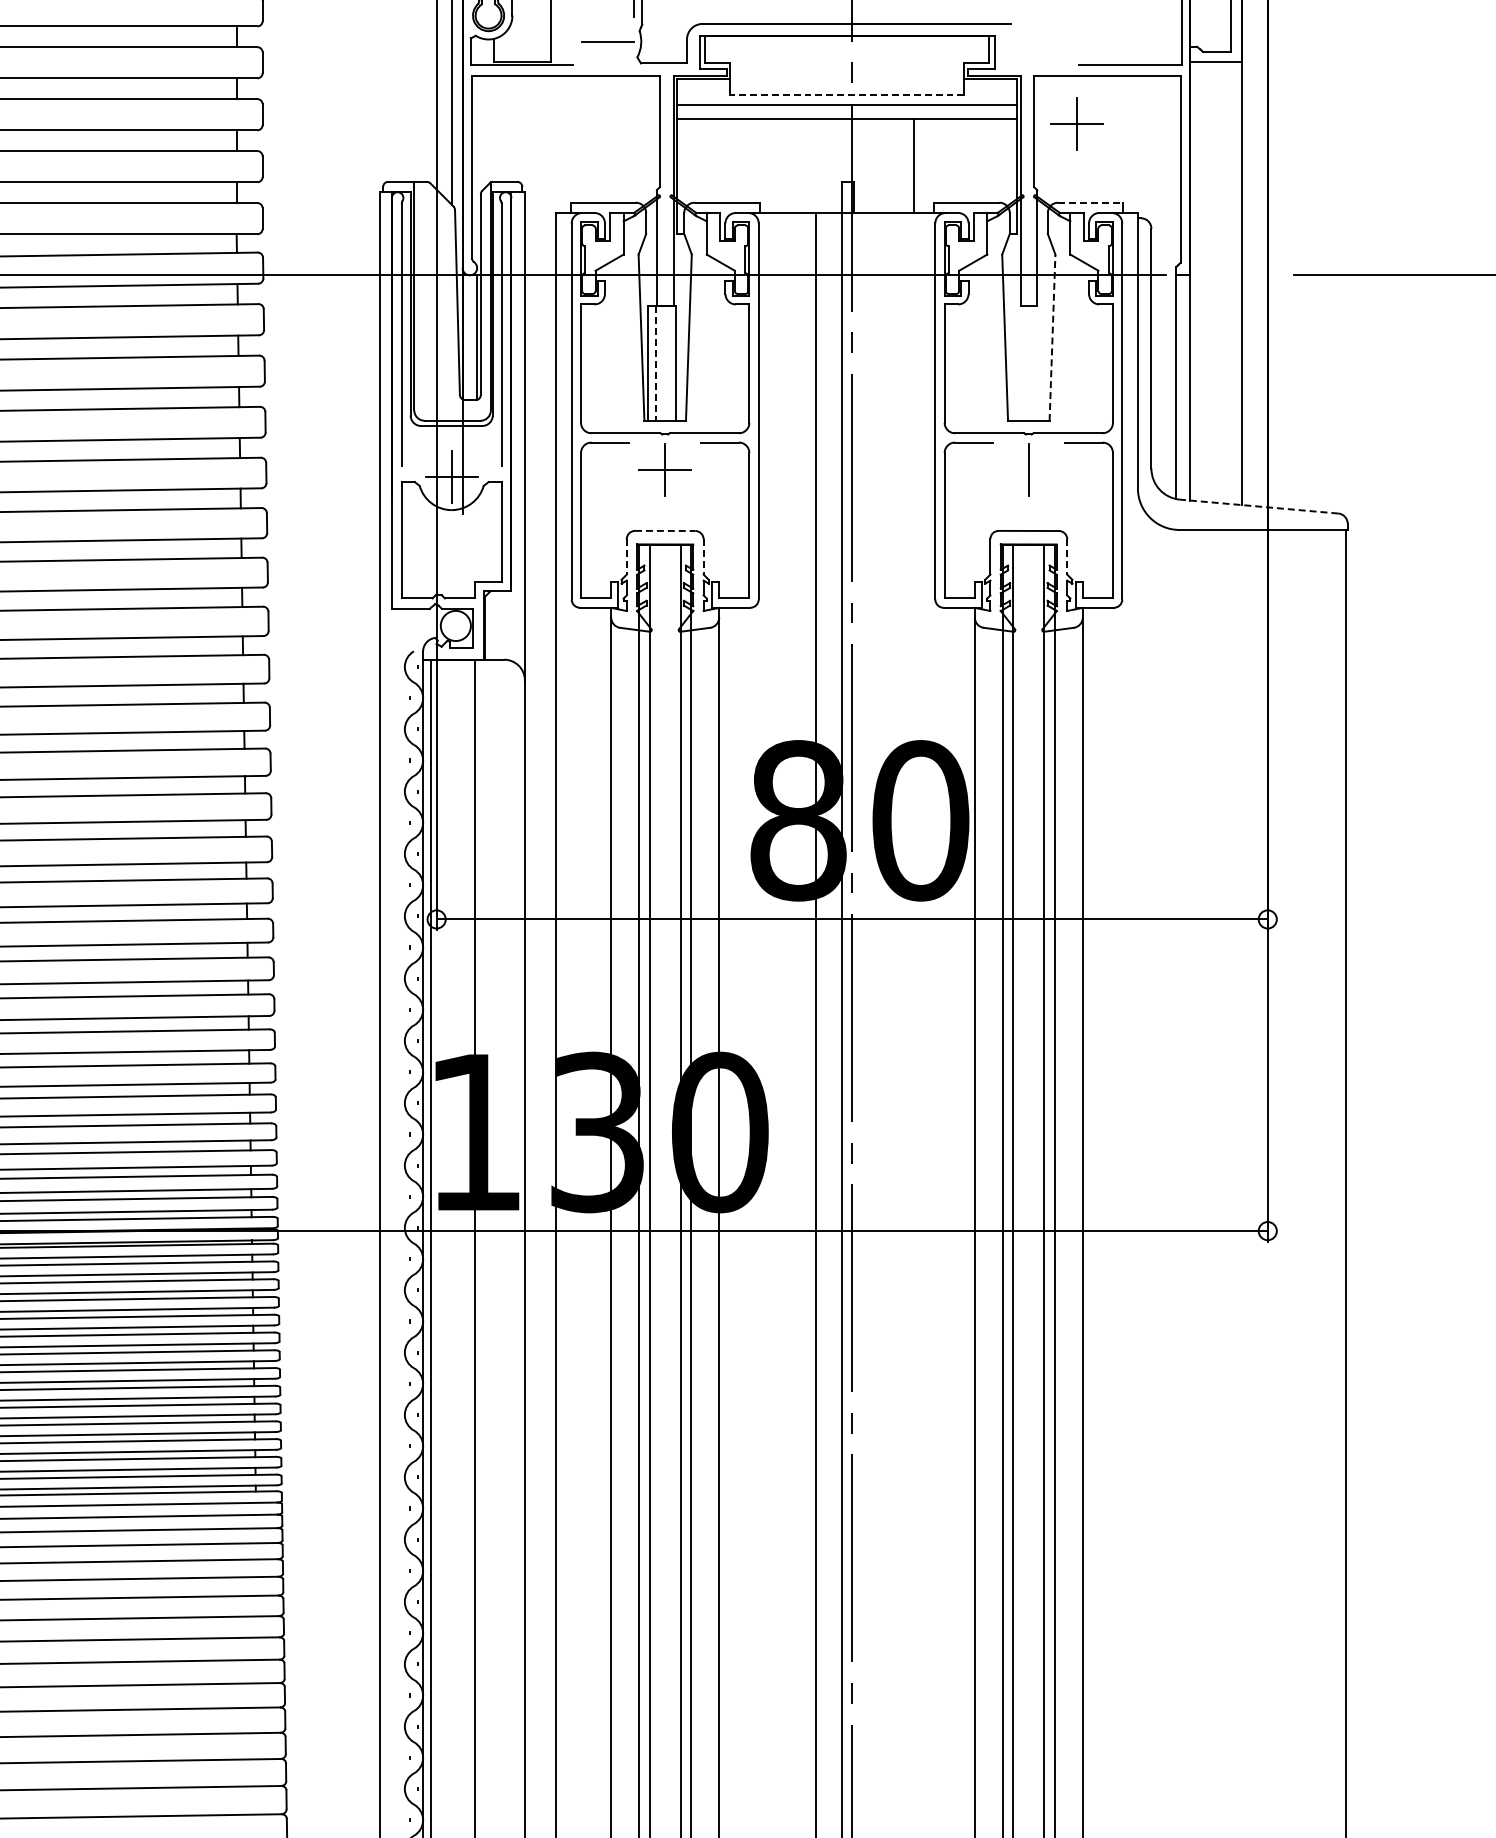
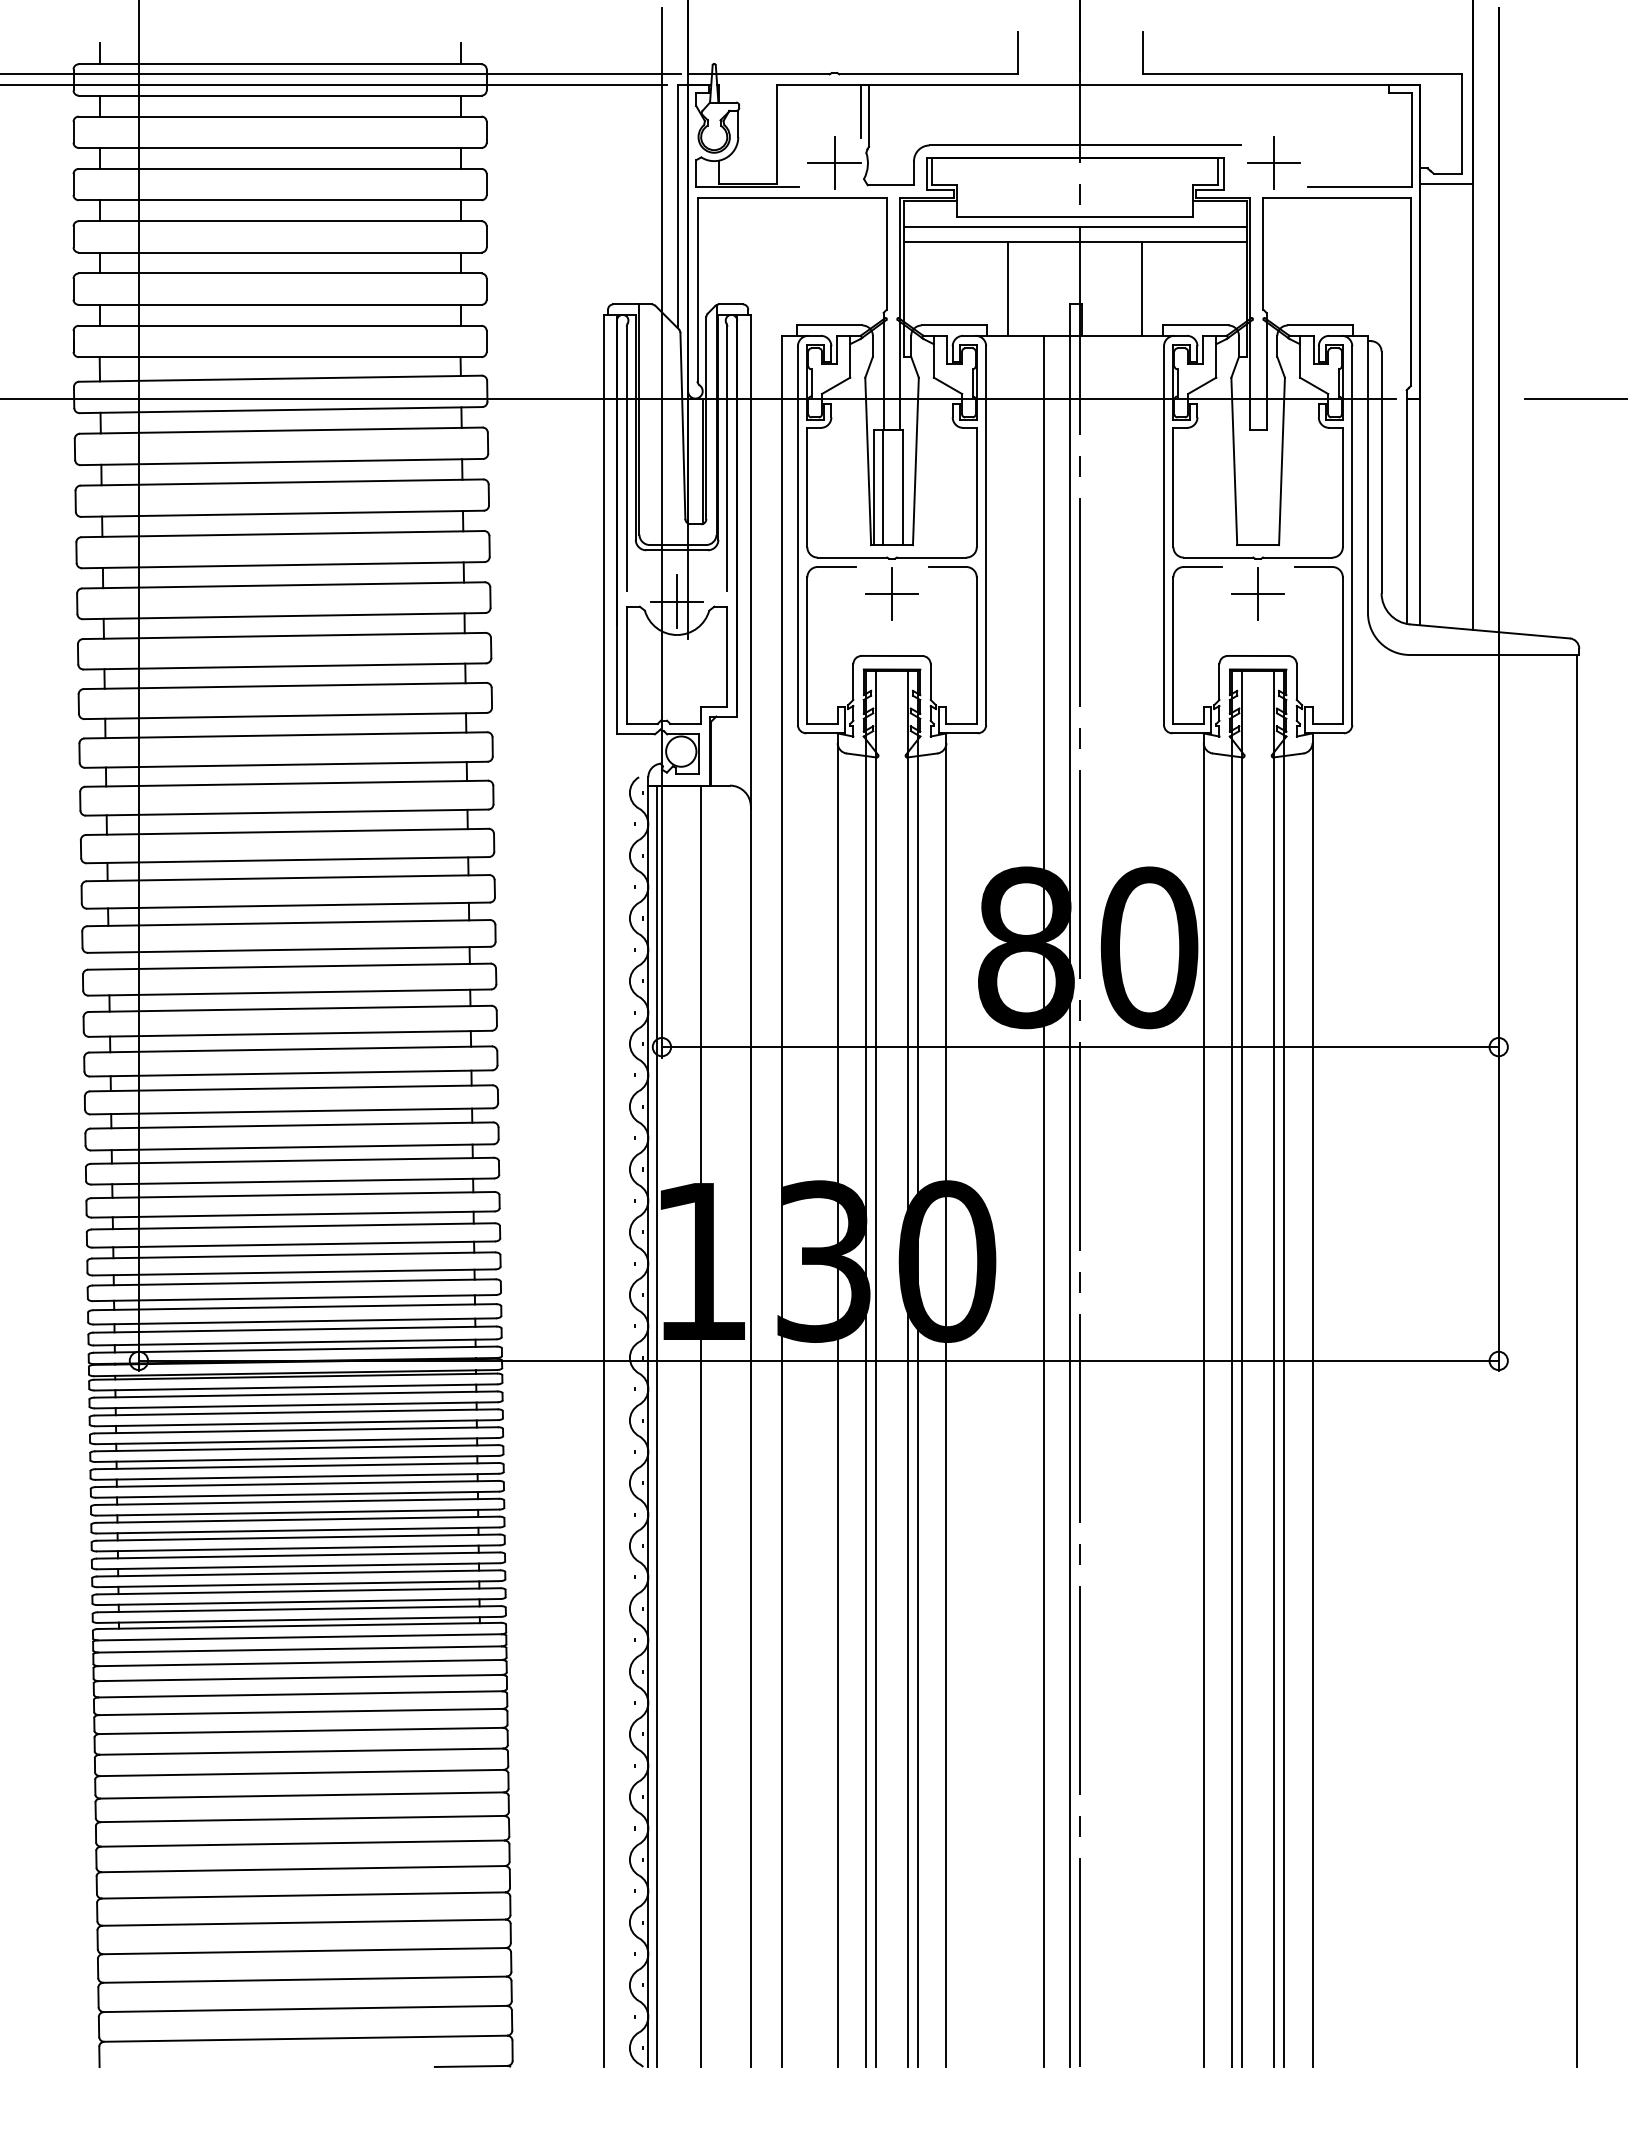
line: (608, 41) -> (834, 163), added
line: (846, 94) -> (1074, 216), dashed -> solid
part: (1076, 123) -> (1273, 162), moved
line: (780, 165) -> (1008, 288), added
line: (1090, 202) -> (1320, 325), dashed -> solid
line: (1053, 337) -> (1282, 461), dashed -> solid
line: (655, 363) -> (882, 487), dashed -> solid
line: (1029, 469) -> (1258, 594), added
line: (1258, 506) -> (1489, 631), dashed -> solid
line: (665, 530) -> (892, 655), dashed -> solid
line: (626, 557) -> (853, 682), dashed -> solid
line: (703, 557) -> (930, 682), dashed -> solid
line: (1066, 557) -> (1296, 682), dashed -> solid

